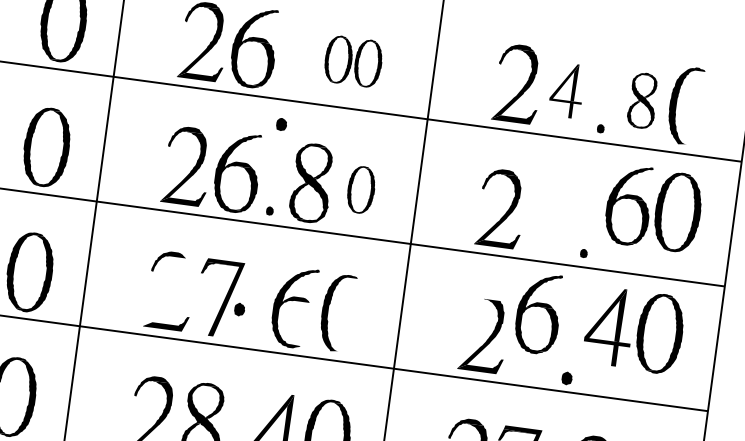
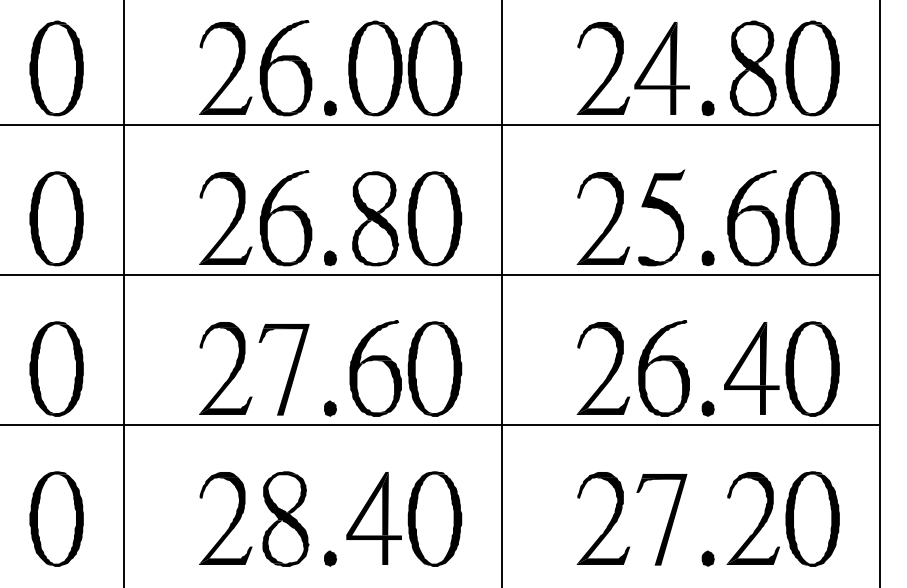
part: (353, 61) -> (405, 68), size x1.67
part: (566, 90) -> (661, 68), size x1.43
part: (643, 100) -> (753, 68), size x1.43
fill: (698, 109) -> (820, 70), added
part: (281, 124) -> (330, 108), moved
part: (600, 128) -> (707, 108), size x1.43
part: (360, 189) -> (434, 218), size x1.67
part: (653, 208) -> (783, 218), moved
part: (269, 211) -> (330, 258), size x1.43
part: (549, 214) -> (661, 217), added
part: (583, 253) -> (707, 258), size x1.43
fill: (167, 292) -> (222, 370), added
fill: (483, 304) -> (597, 334), added
part: (239, 309) -> (330, 408), moved
part: (538, 313) -> (663, 368), moved
fill: (351, 316) -> (443, 370), added
fill: (303, 324) -> (388, 386), added
part: (634, 329) -> (781, 368), moved

